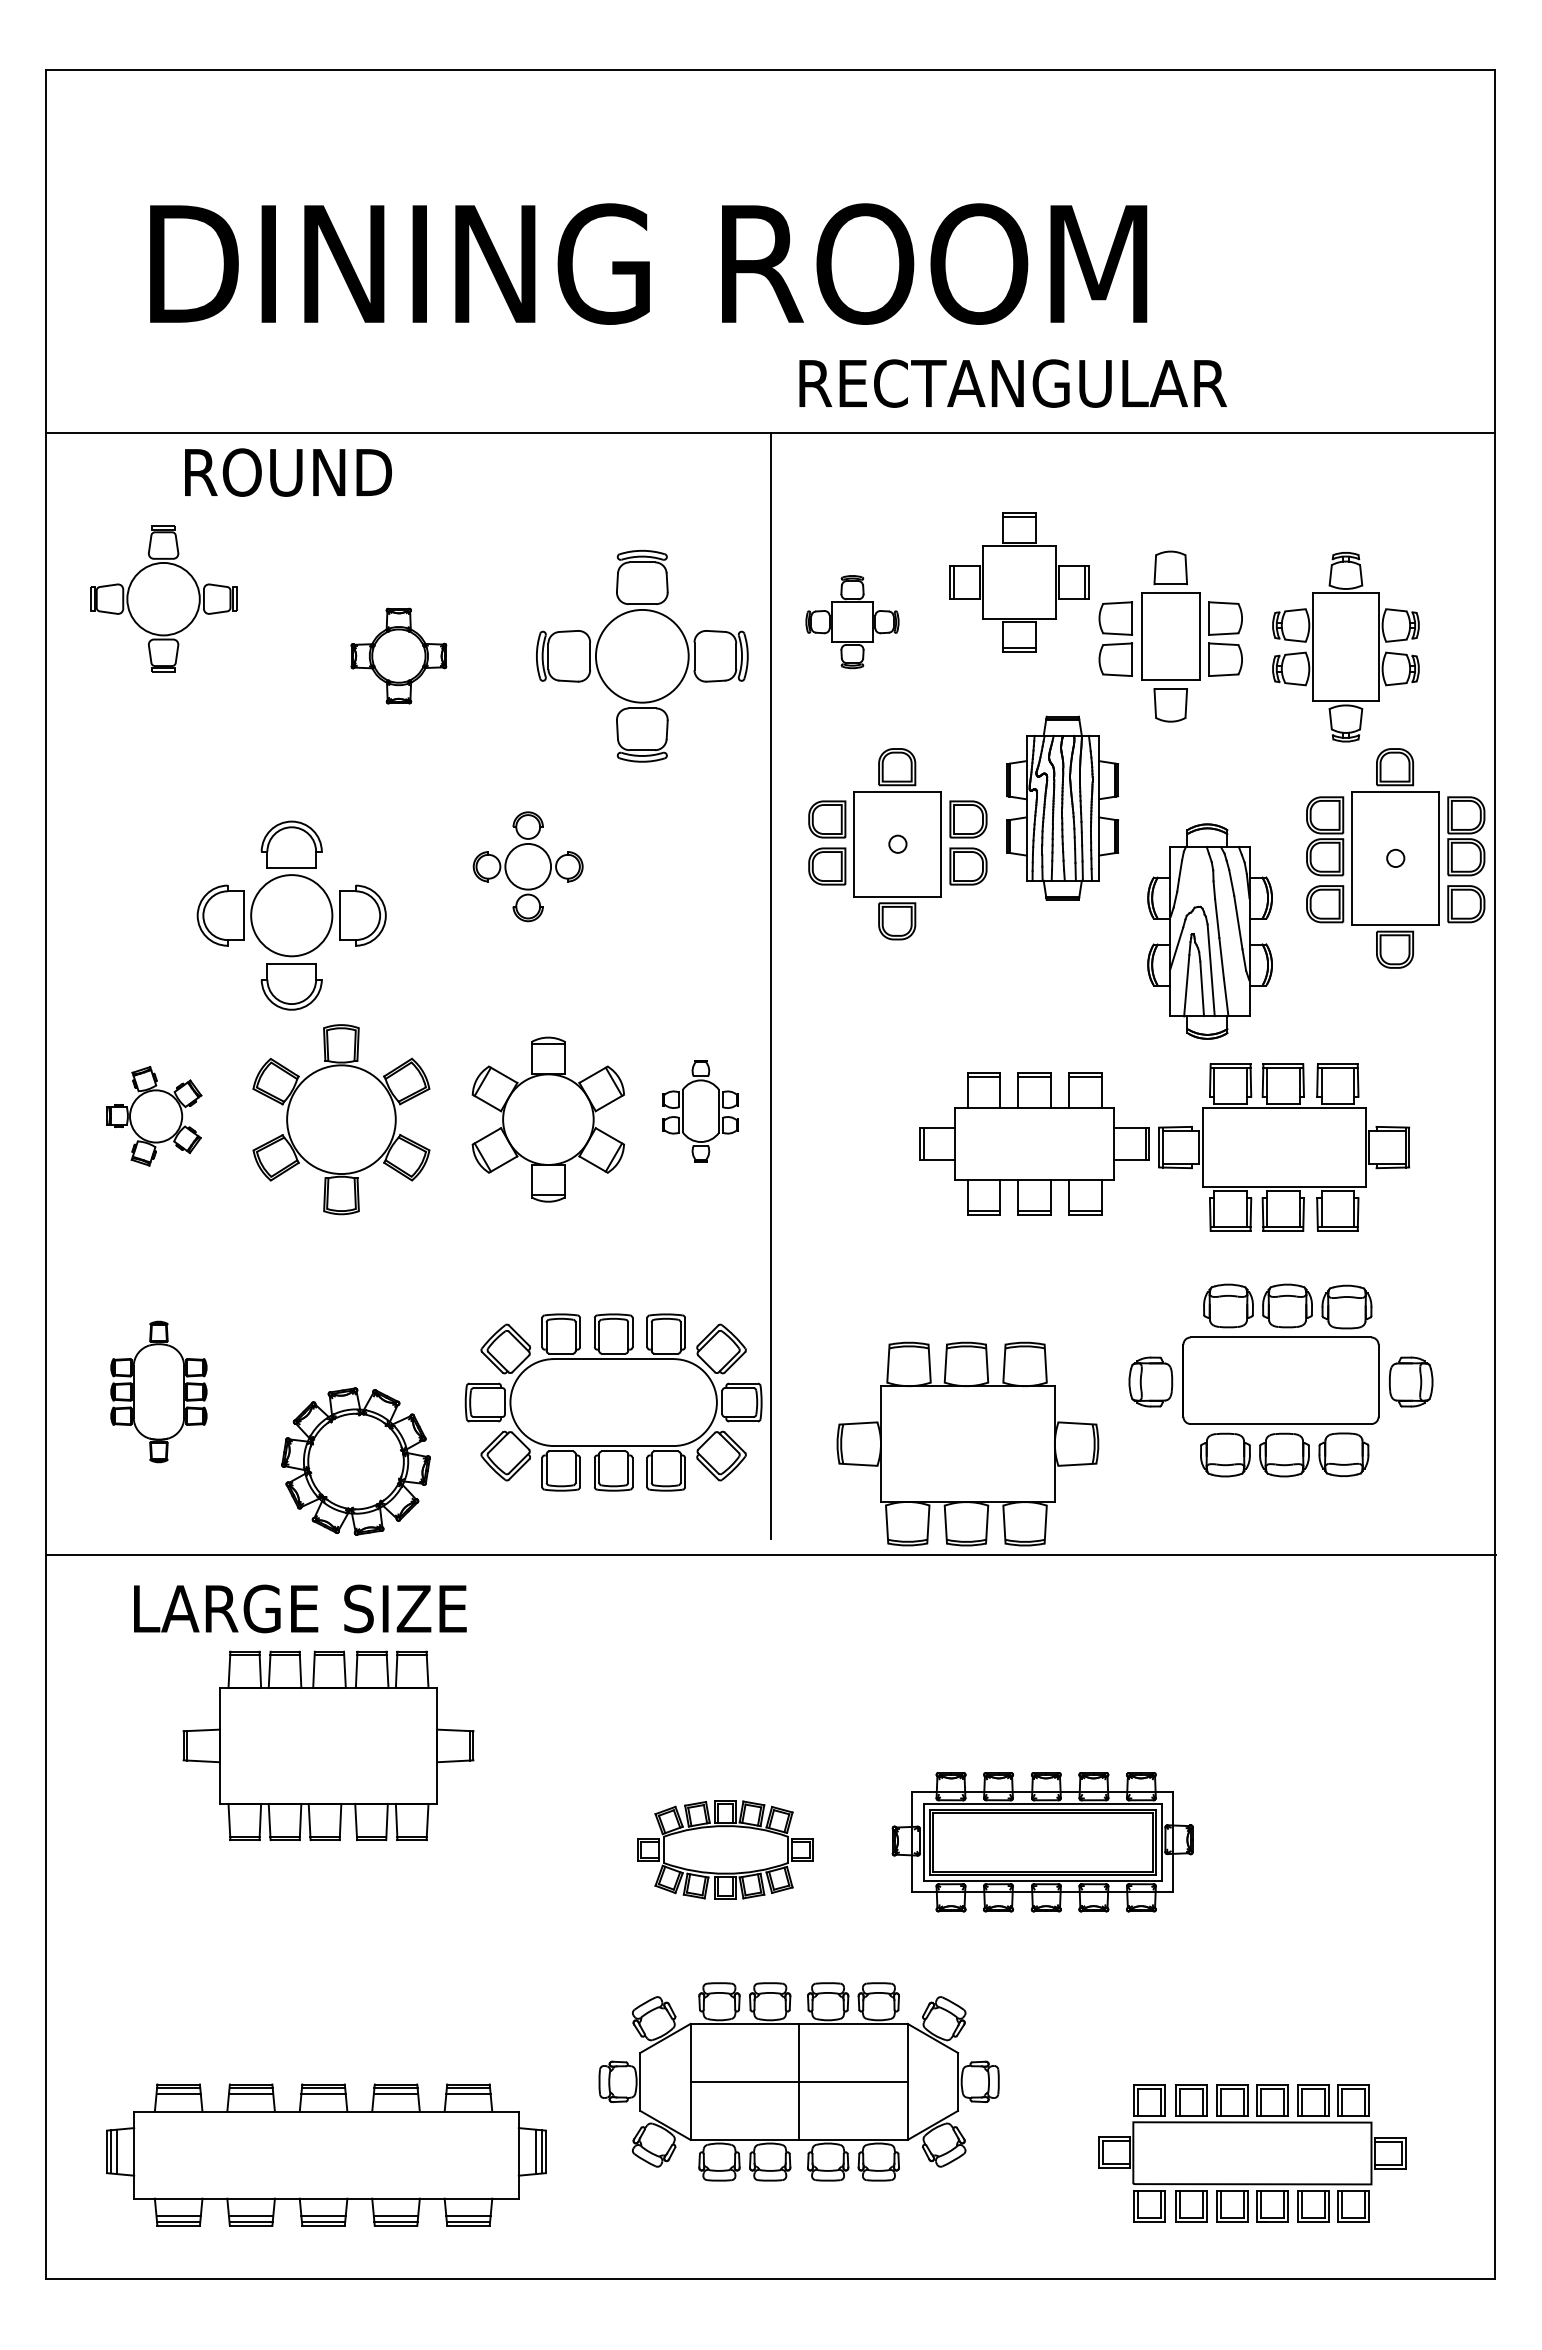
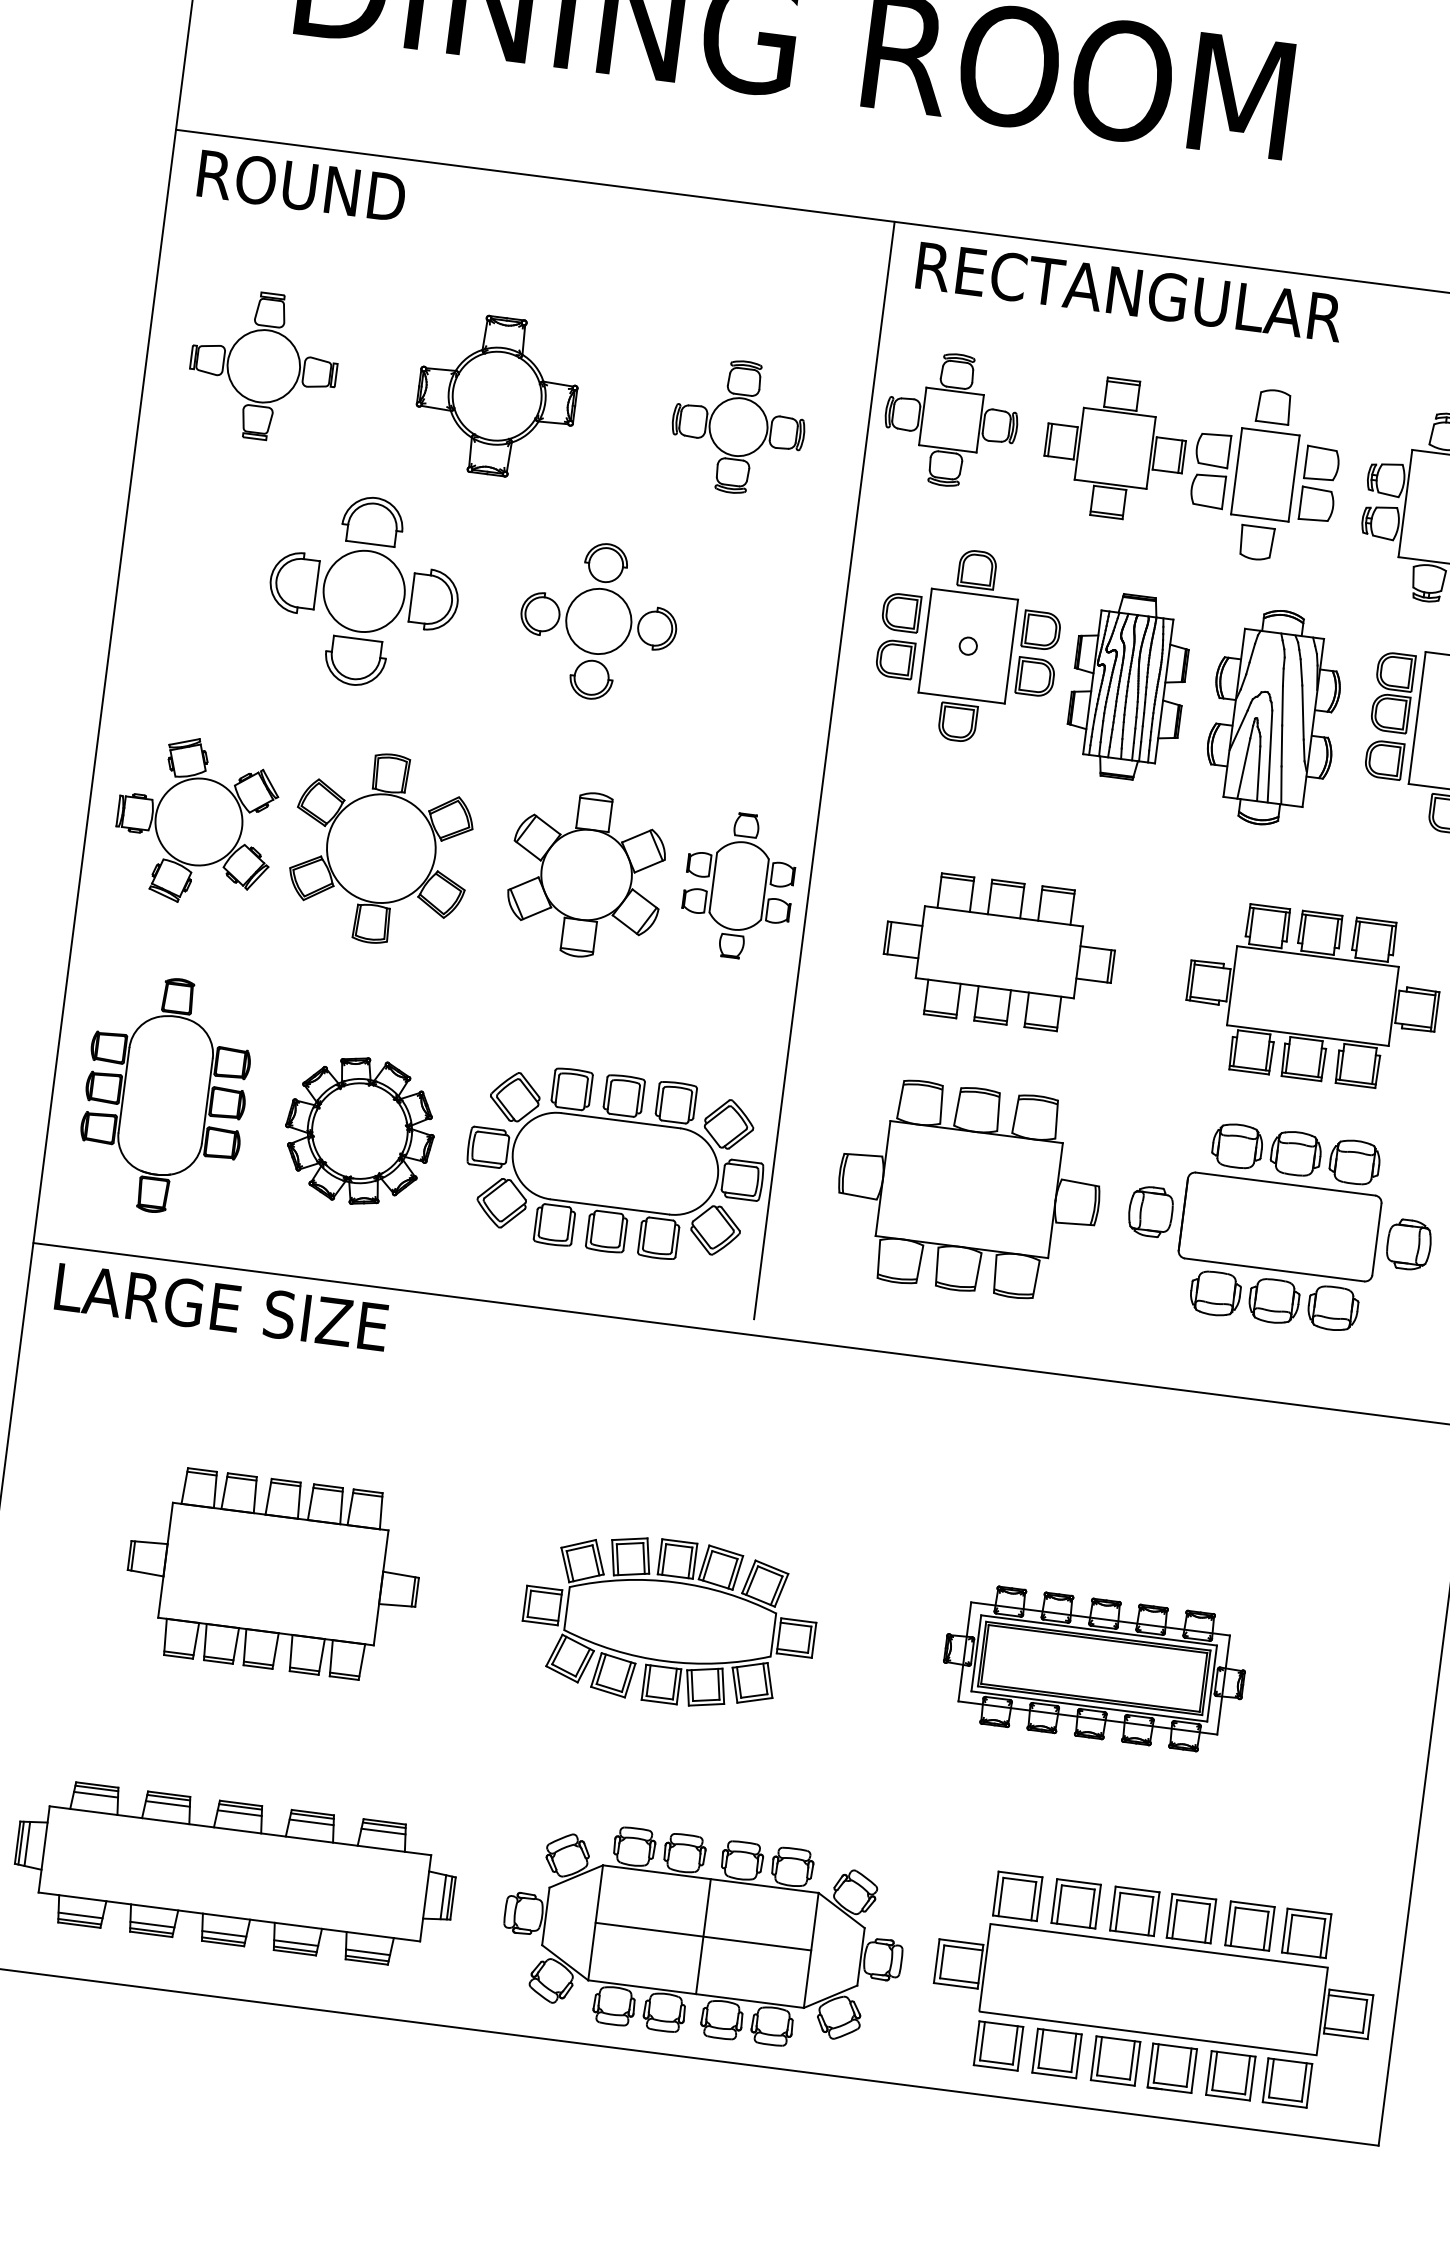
text: (1012, 383) -> (1129, 291), moved
text: (288, 472) -> (301, 186), moved
part: (1019, 582) -> (1115, 448), moved
part: (163, 598) -> (263, 365), moved
part: (852, 621) -> (951, 419), size x1.43
part: (398, 655) -> (496, 395), size x1.67
part: (641, 655) -> (737, 426), size x0.62
part: (1062, 807) -> (1128, 686), moved
part: (527, 866) -> (598, 621), size x1.43
part: (291, 915) -> (363, 591), moved
part: (1209, 931) -> (1273, 717), moved
part: (700, 1110) -> (738, 885), size x1.43
part: (154, 1116) -> (196, 821), size x1.67
part: (1034, 1143) -> (999, 951), moved
part: (158, 1391) -> (165, 1095), size x1.67
part: (967, 1443) -> (968, 1188), moved
part: (355, 1461) -> (359, 1130), moved
text: (300, 1608) -> (221, 1306), moved
part: (328, 1745) -> (273, 1573), moved
part: (1042, 1842) -> (1093, 1668), moved
part: (725, 1849) -> (669, 1621), size x1.67
part: (798, 2081) -> (702, 1936), moved
part: (1252, 2153) -> (1153, 1989), size x1.43

